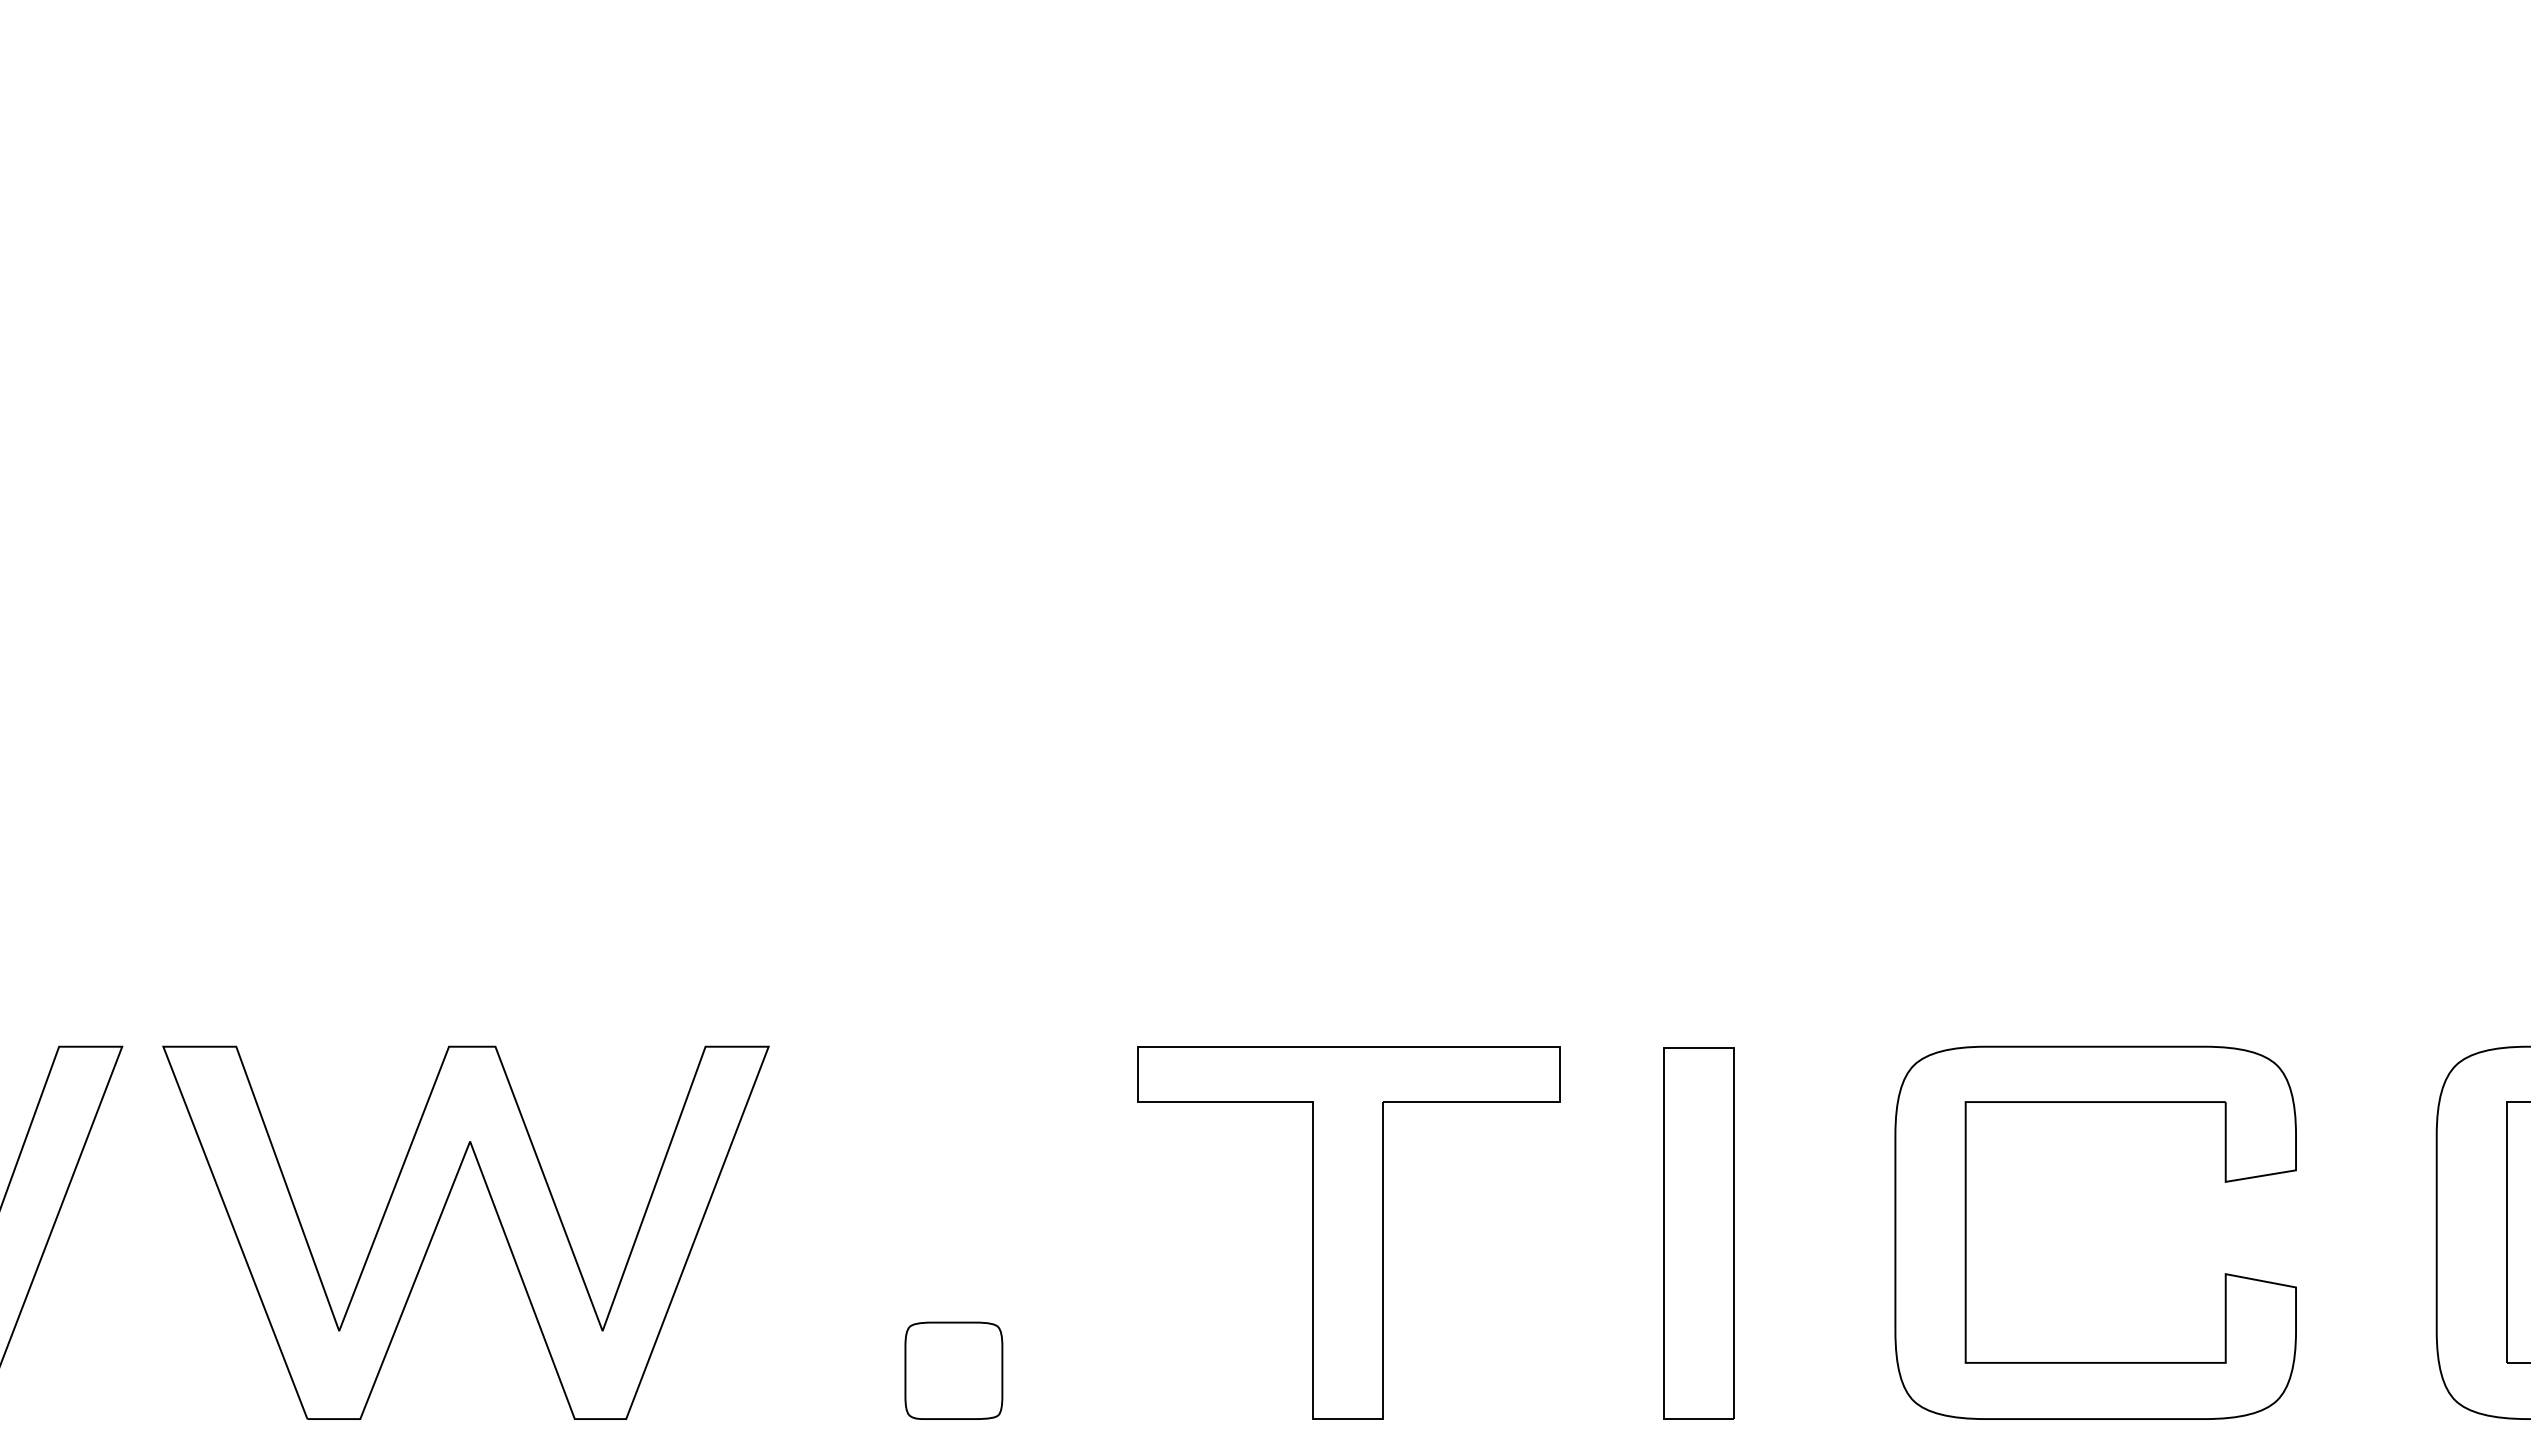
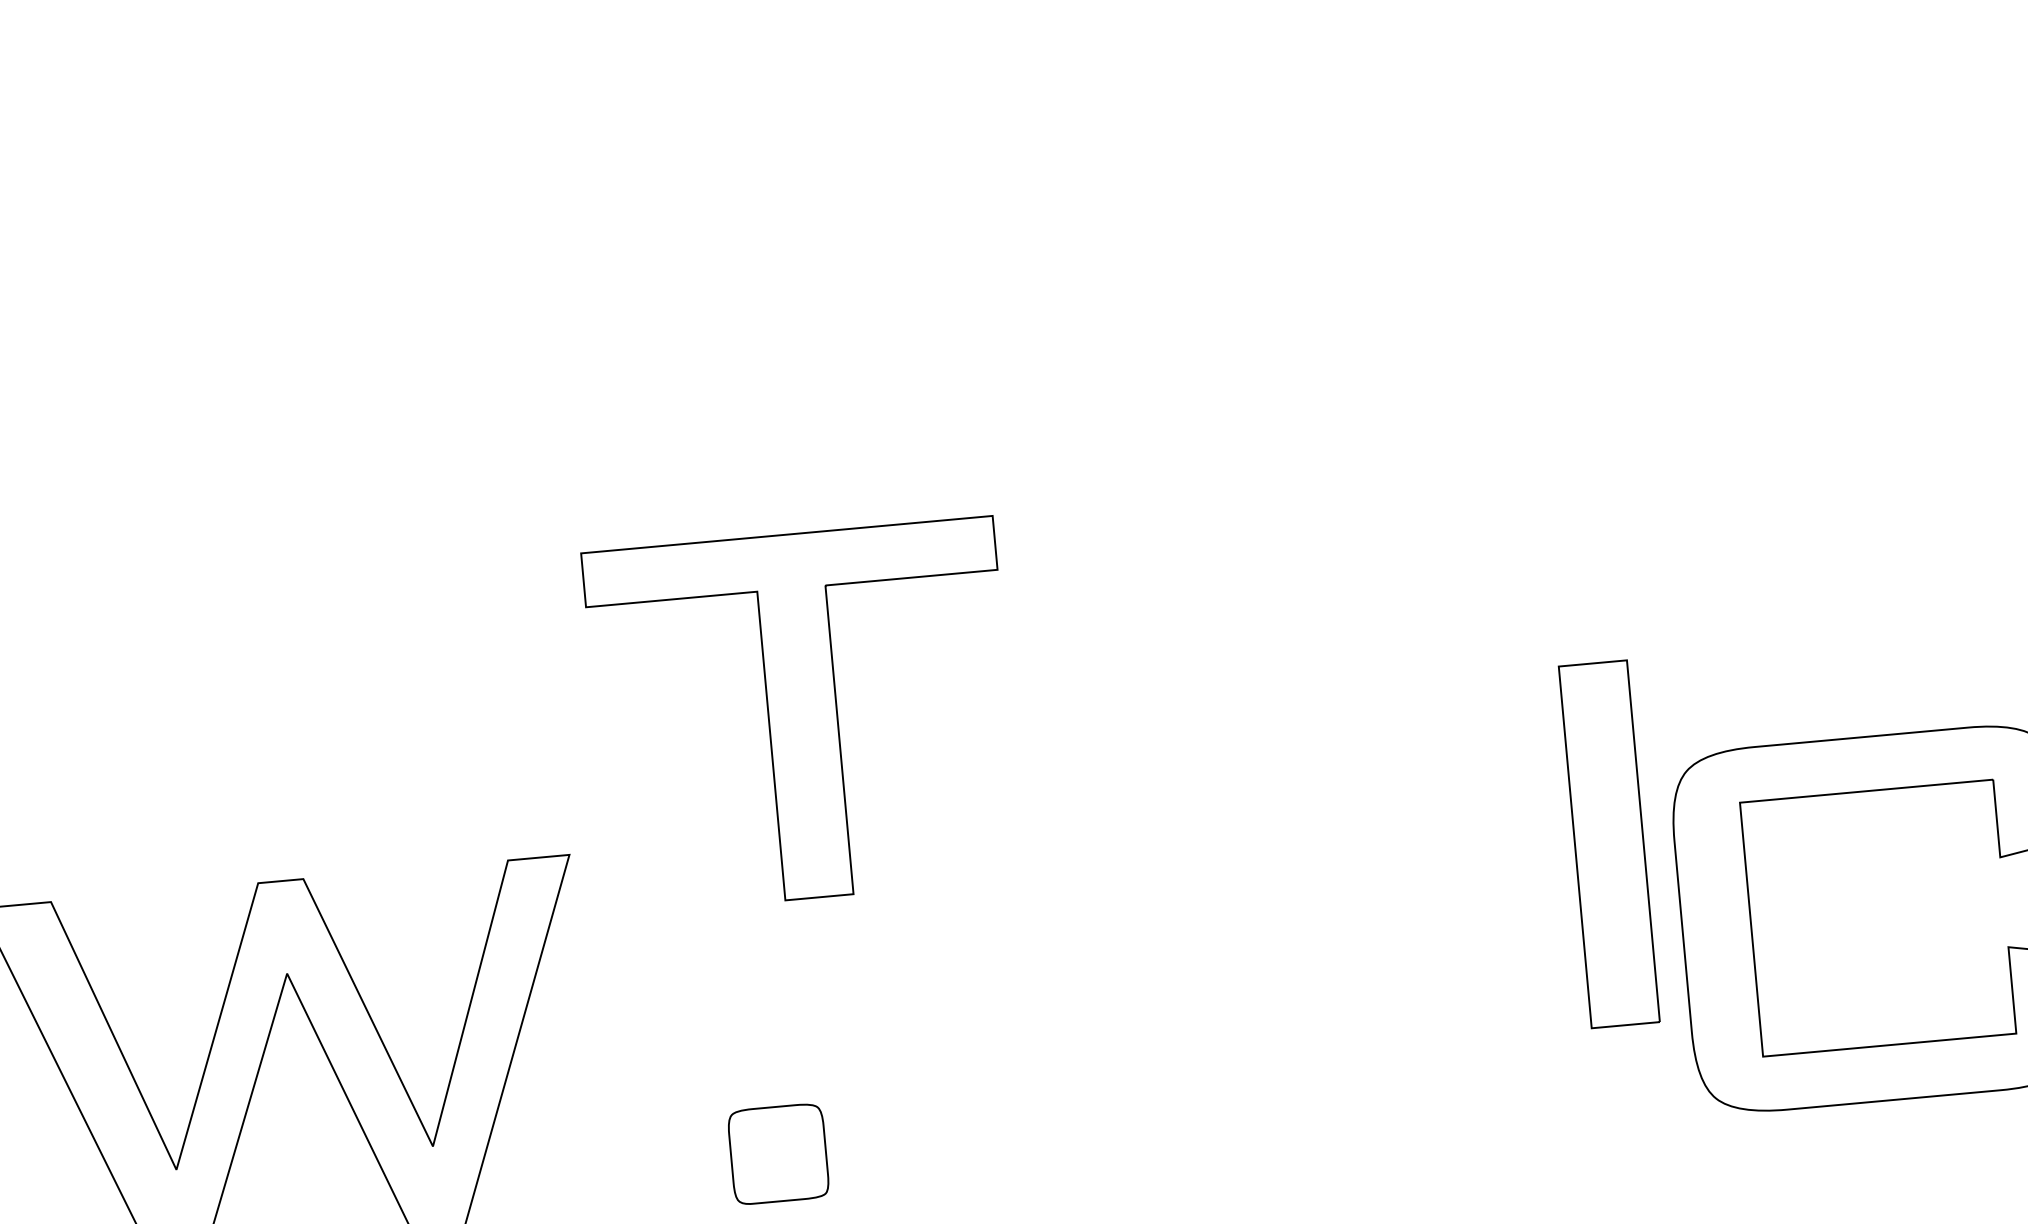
part: (1348, 1232) -> (803, 715), moved
part: (1698, 1233) -> (1609, 844), moved

